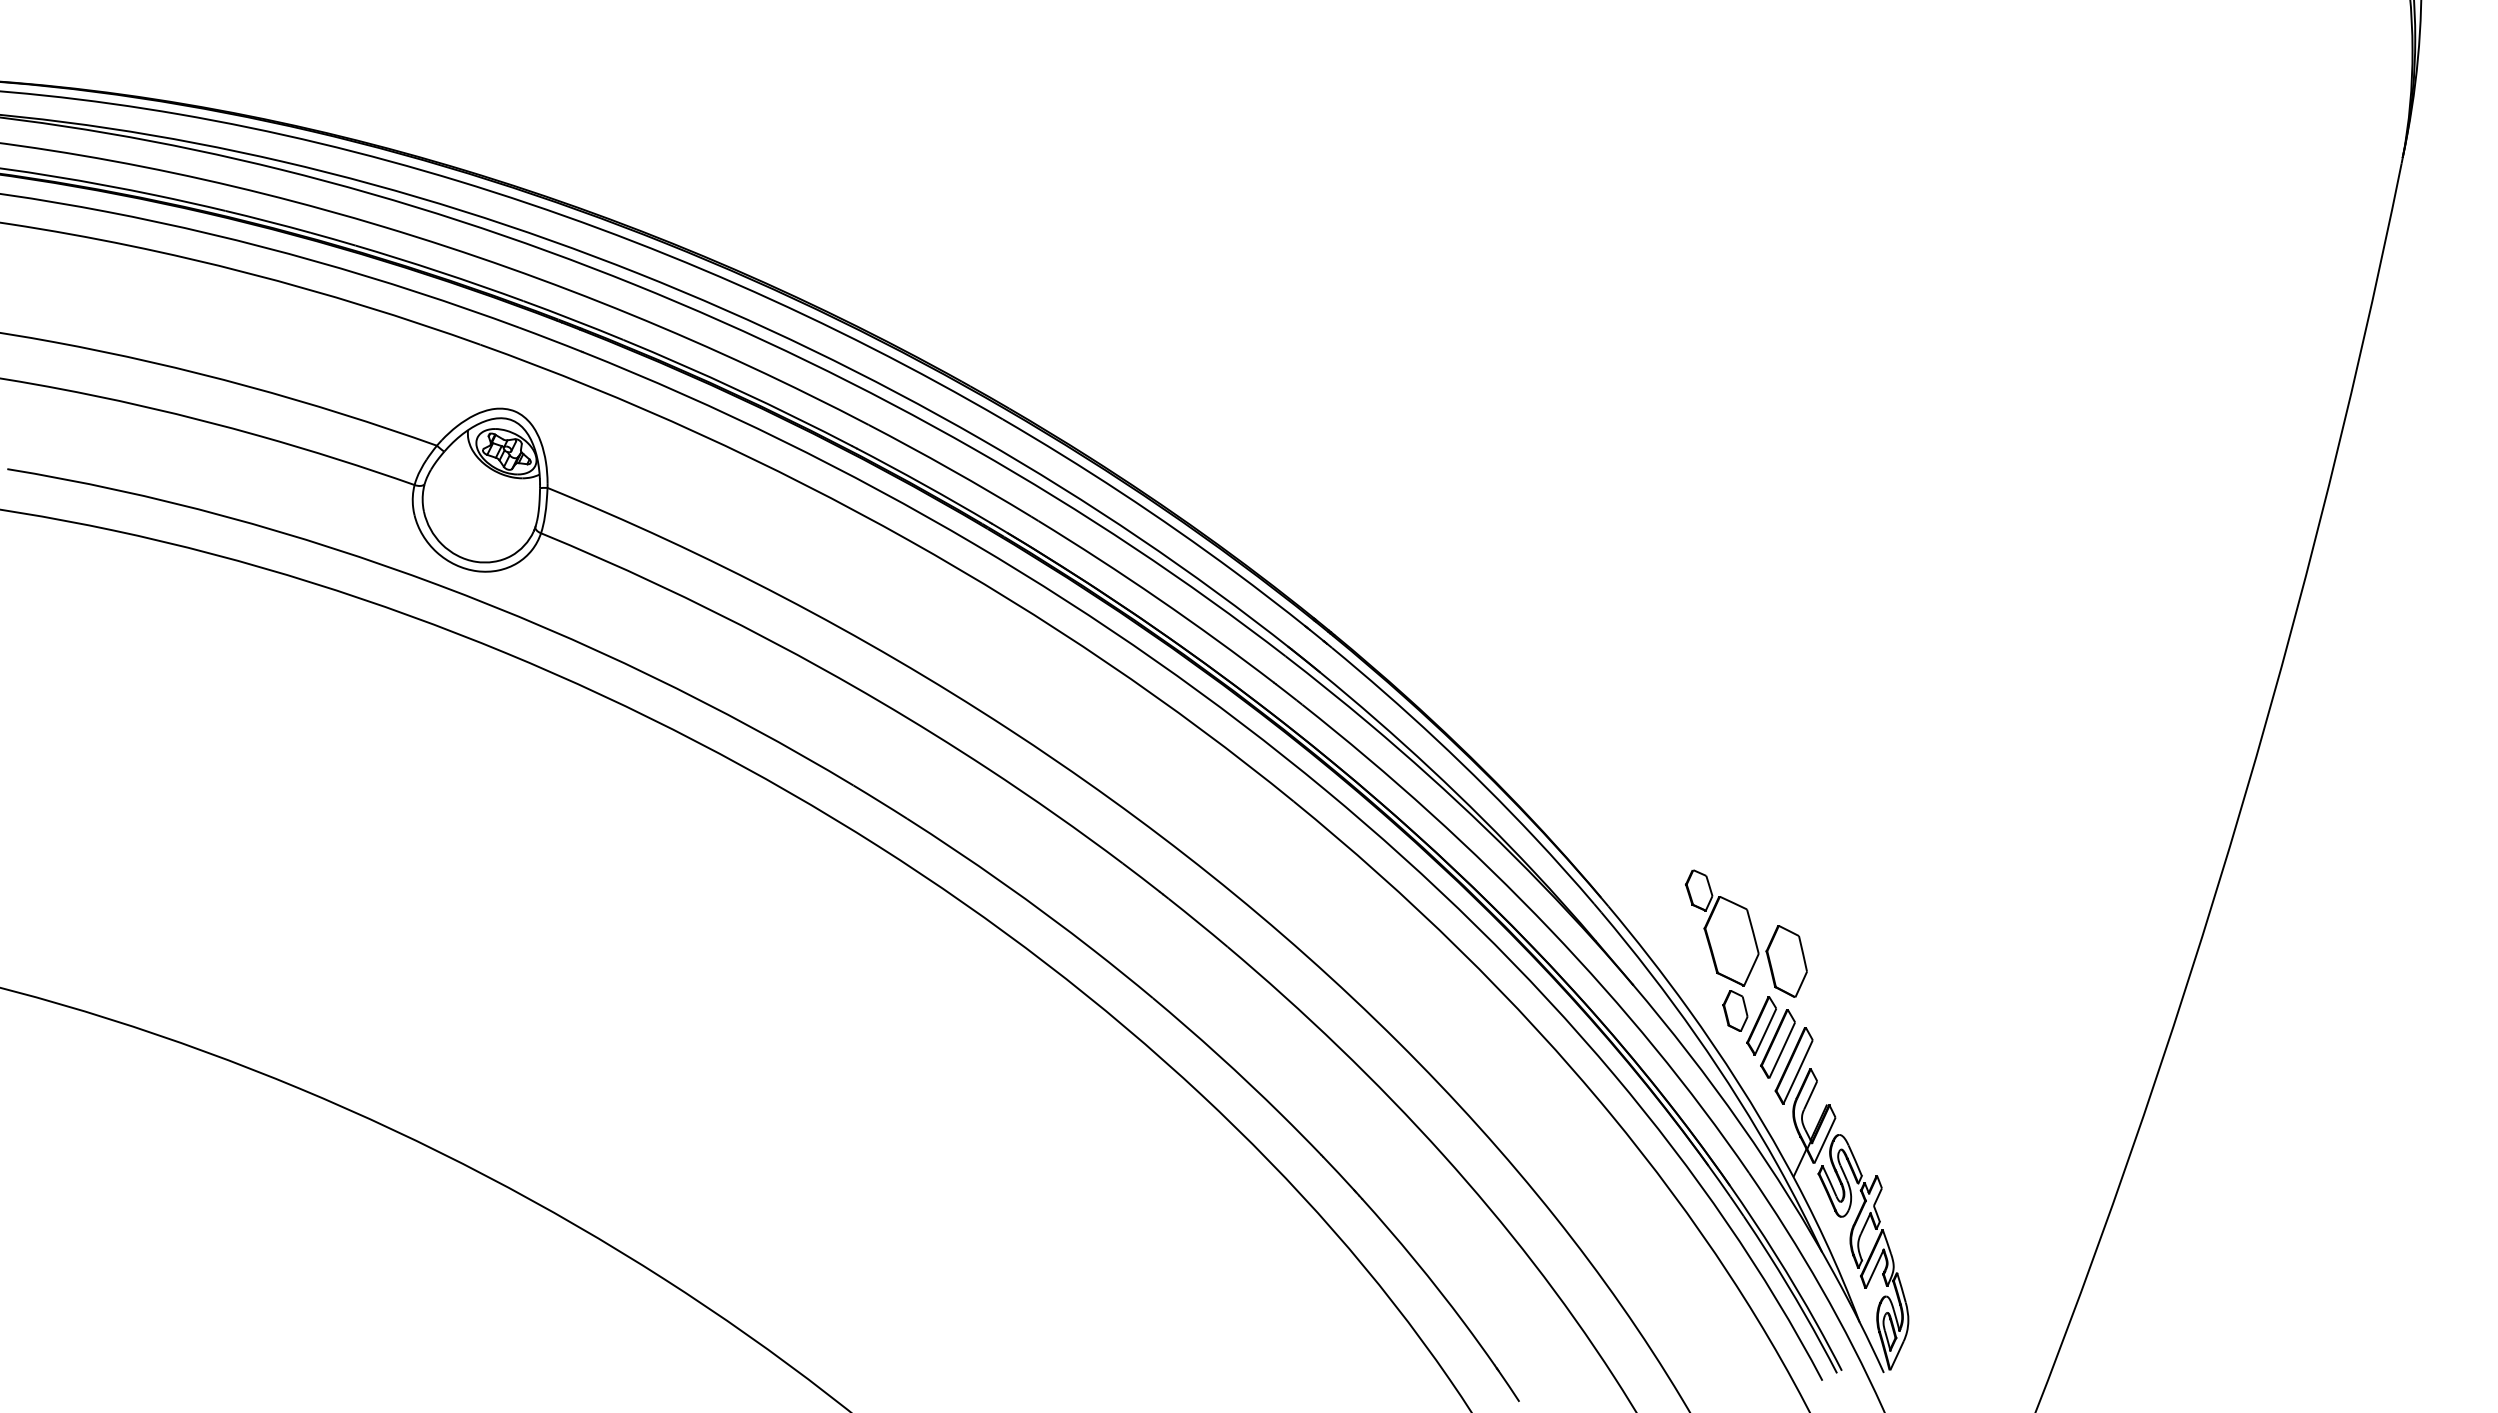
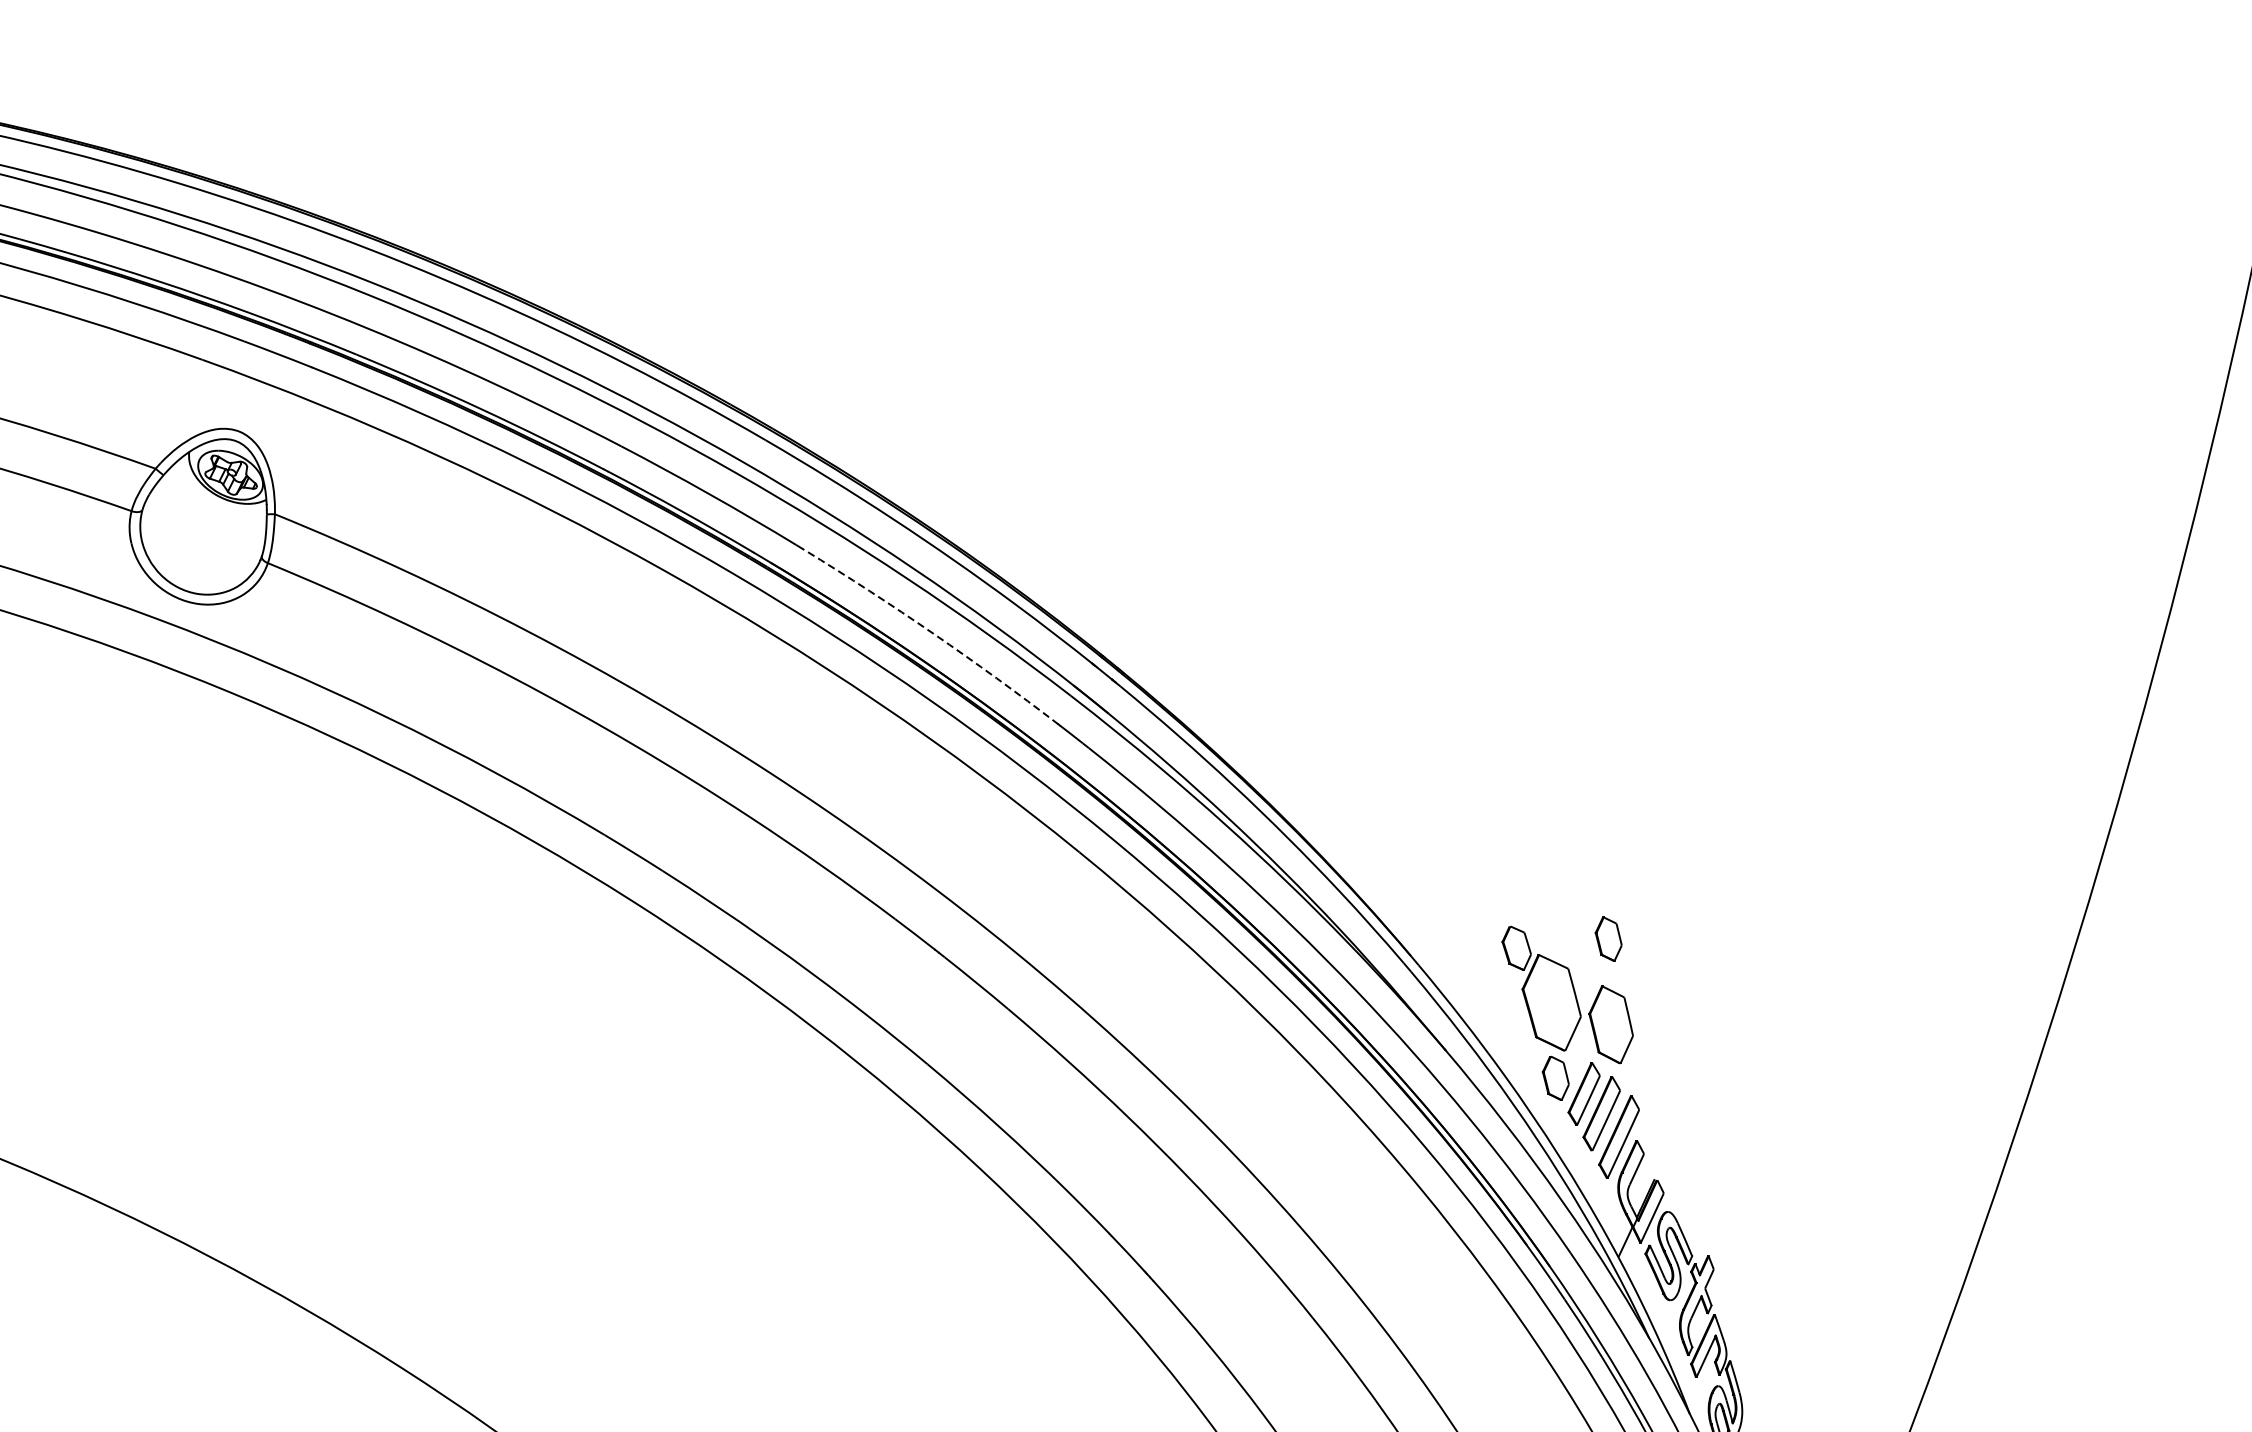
arc: (1158, 598) -> (933, 633), solid -> dashed
part: (1784, 881) -> (1608, 938), added

